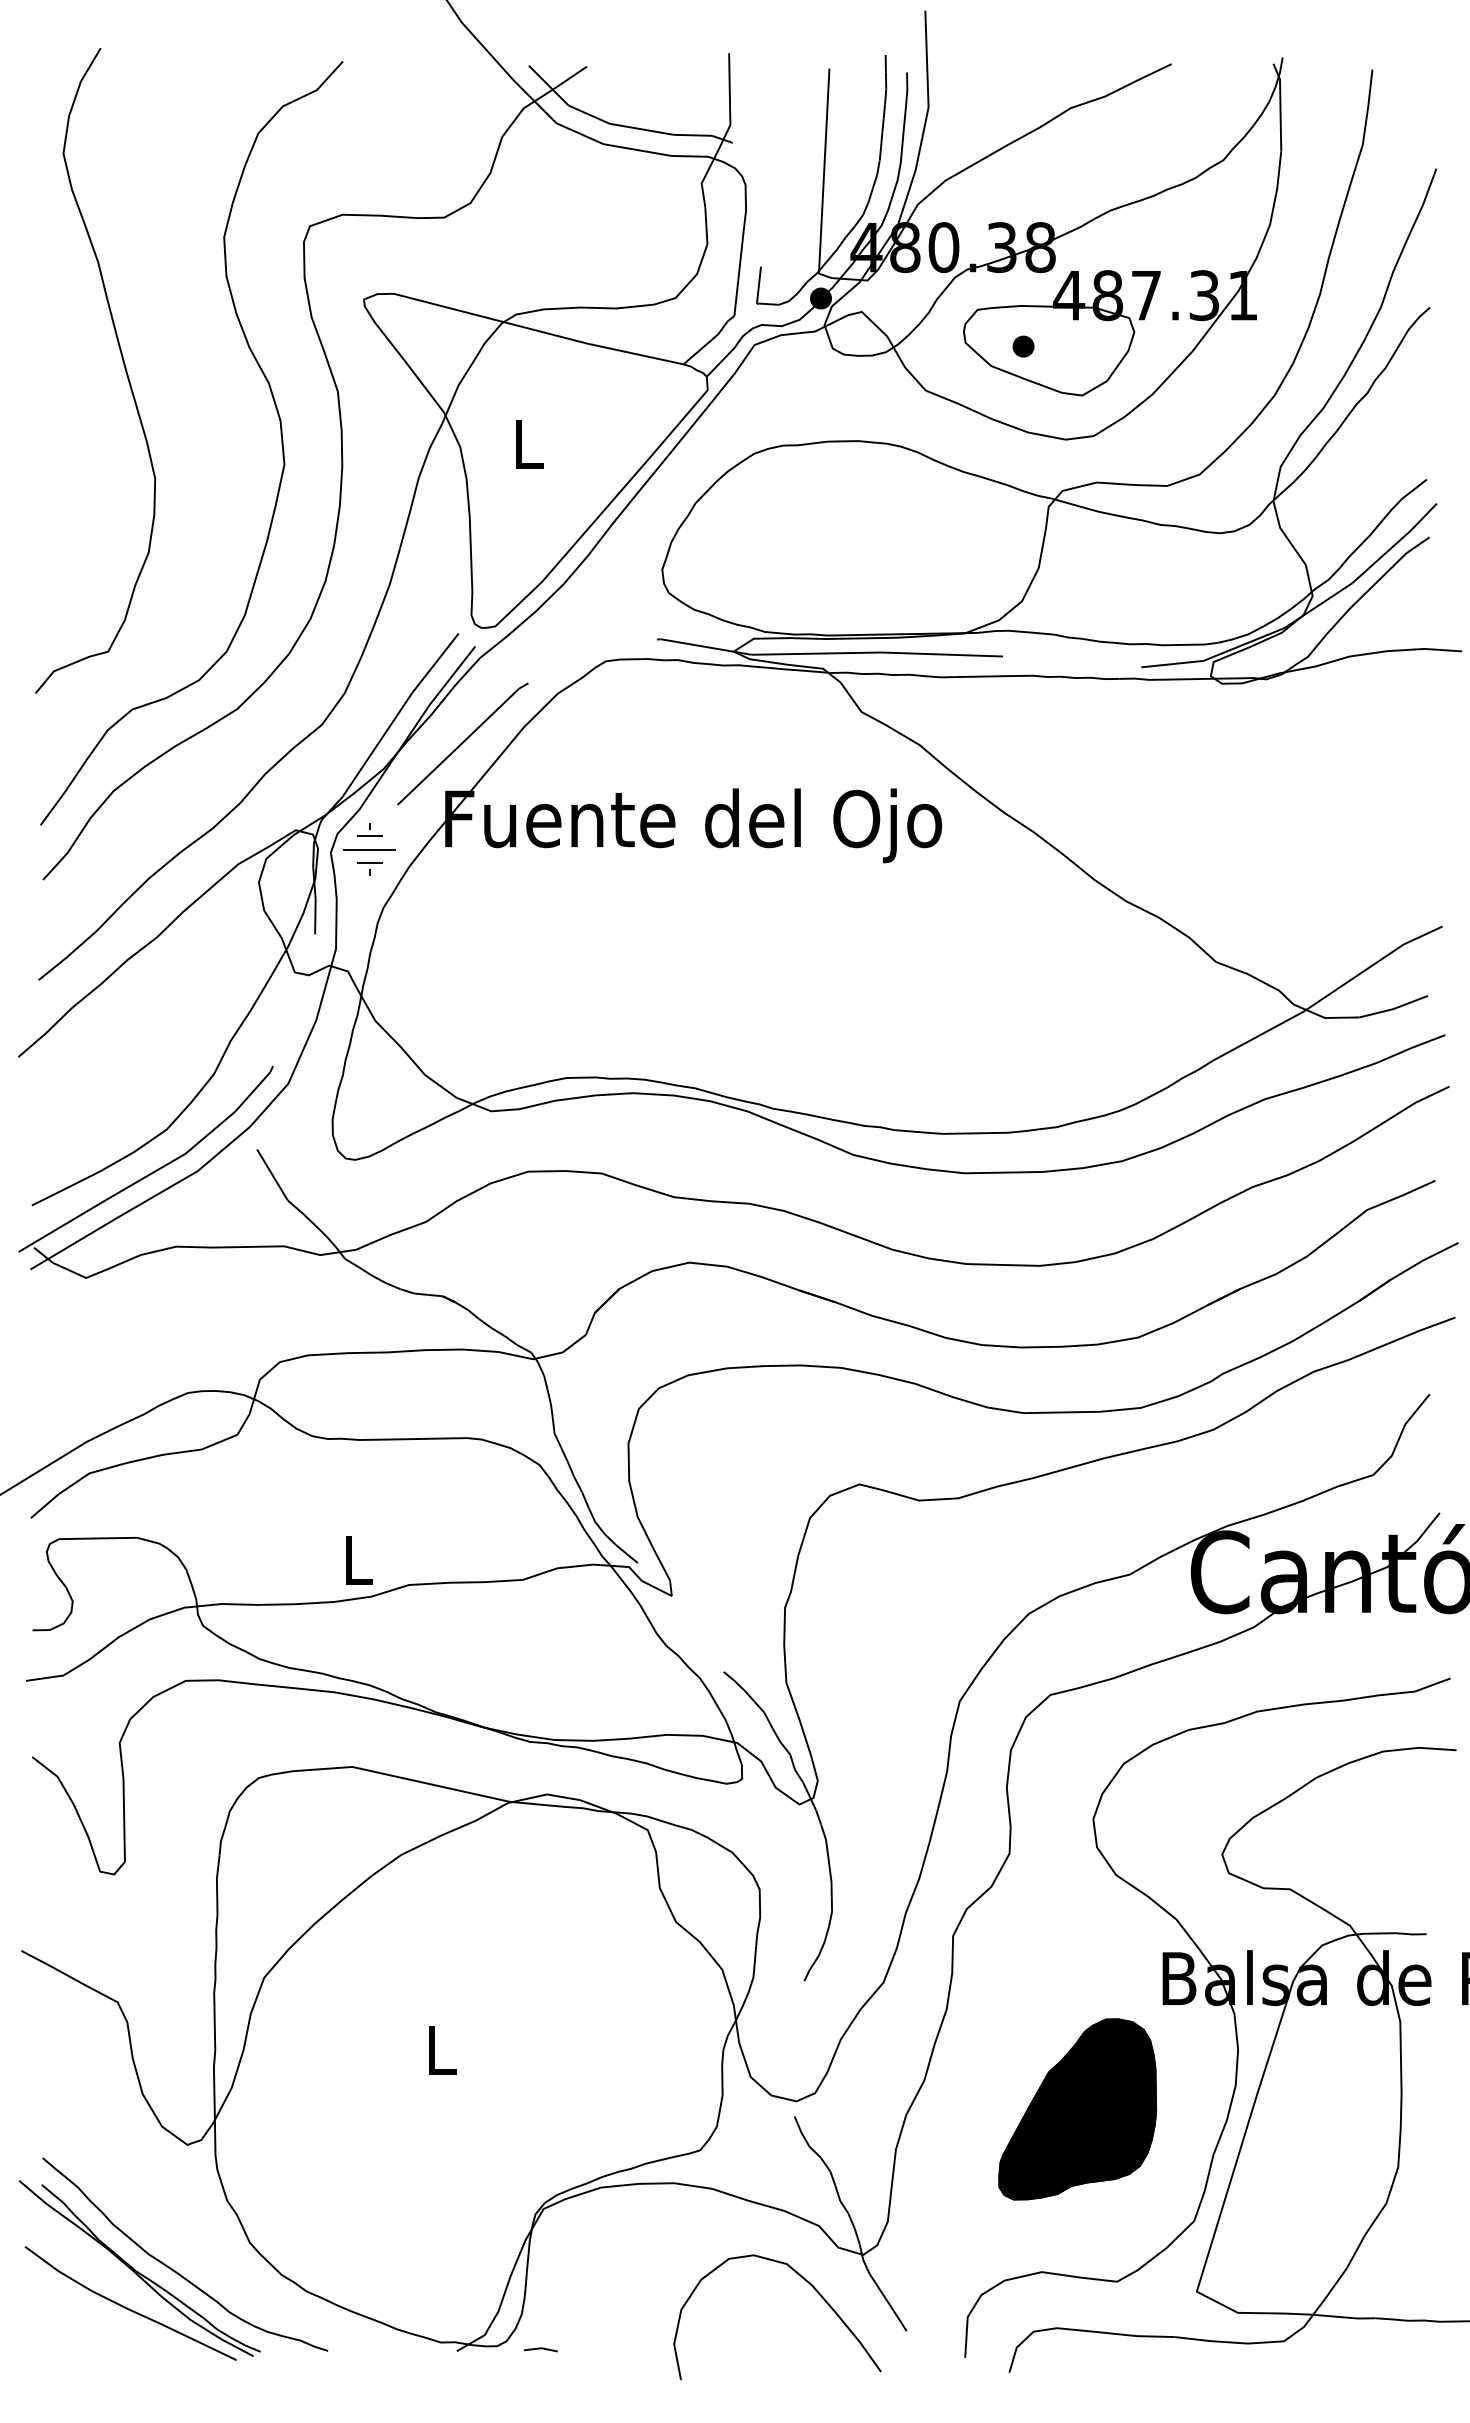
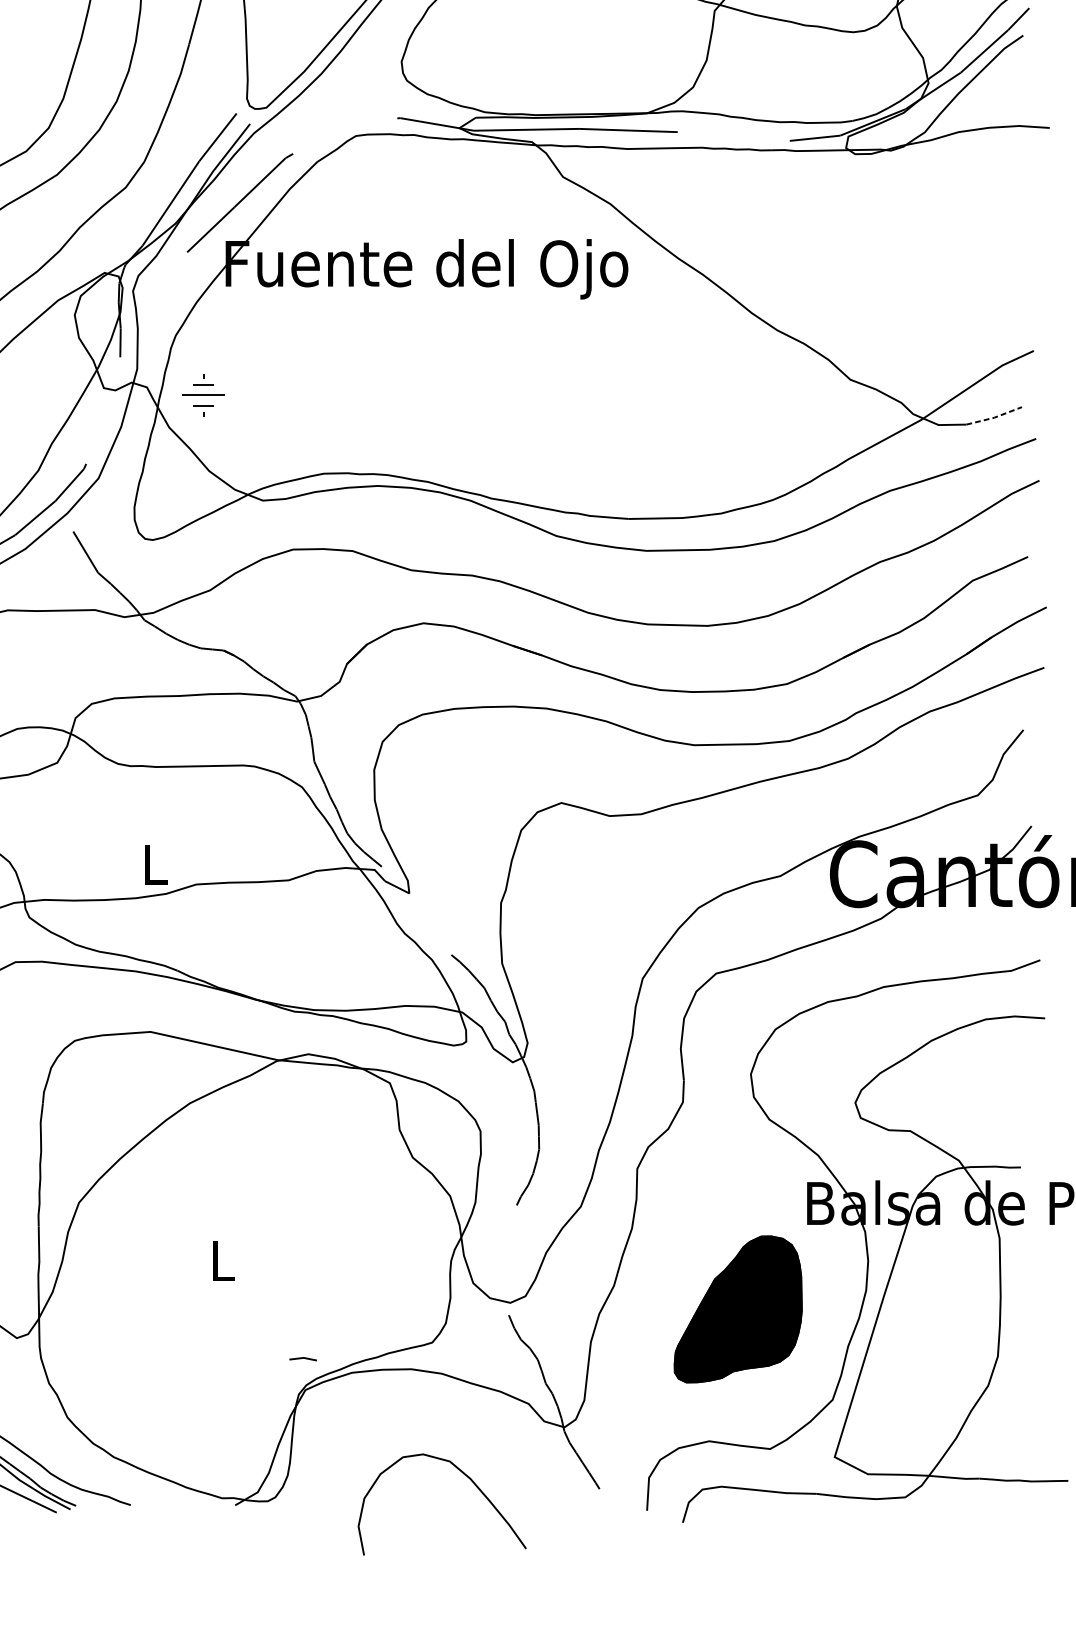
part: (369, 849) -> (203, 395), moved
line: (1393, 1009) -> (994, 418), solid -> dashed
curve: (805, 2281) -> (464, 1475), moved
line: (540, 2349) -> (302, 1358), moved

